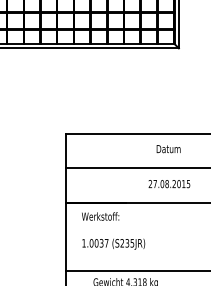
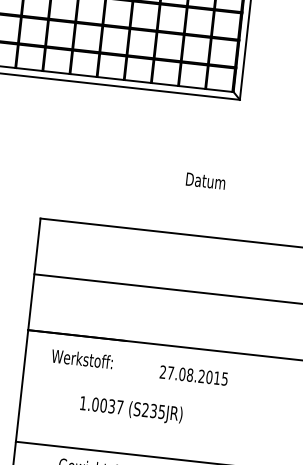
text: (168, 149) -> (205, 181), moved
text: (169, 184) -> (193, 376), moved
text: (113, 243) -> (131, 408), moved

